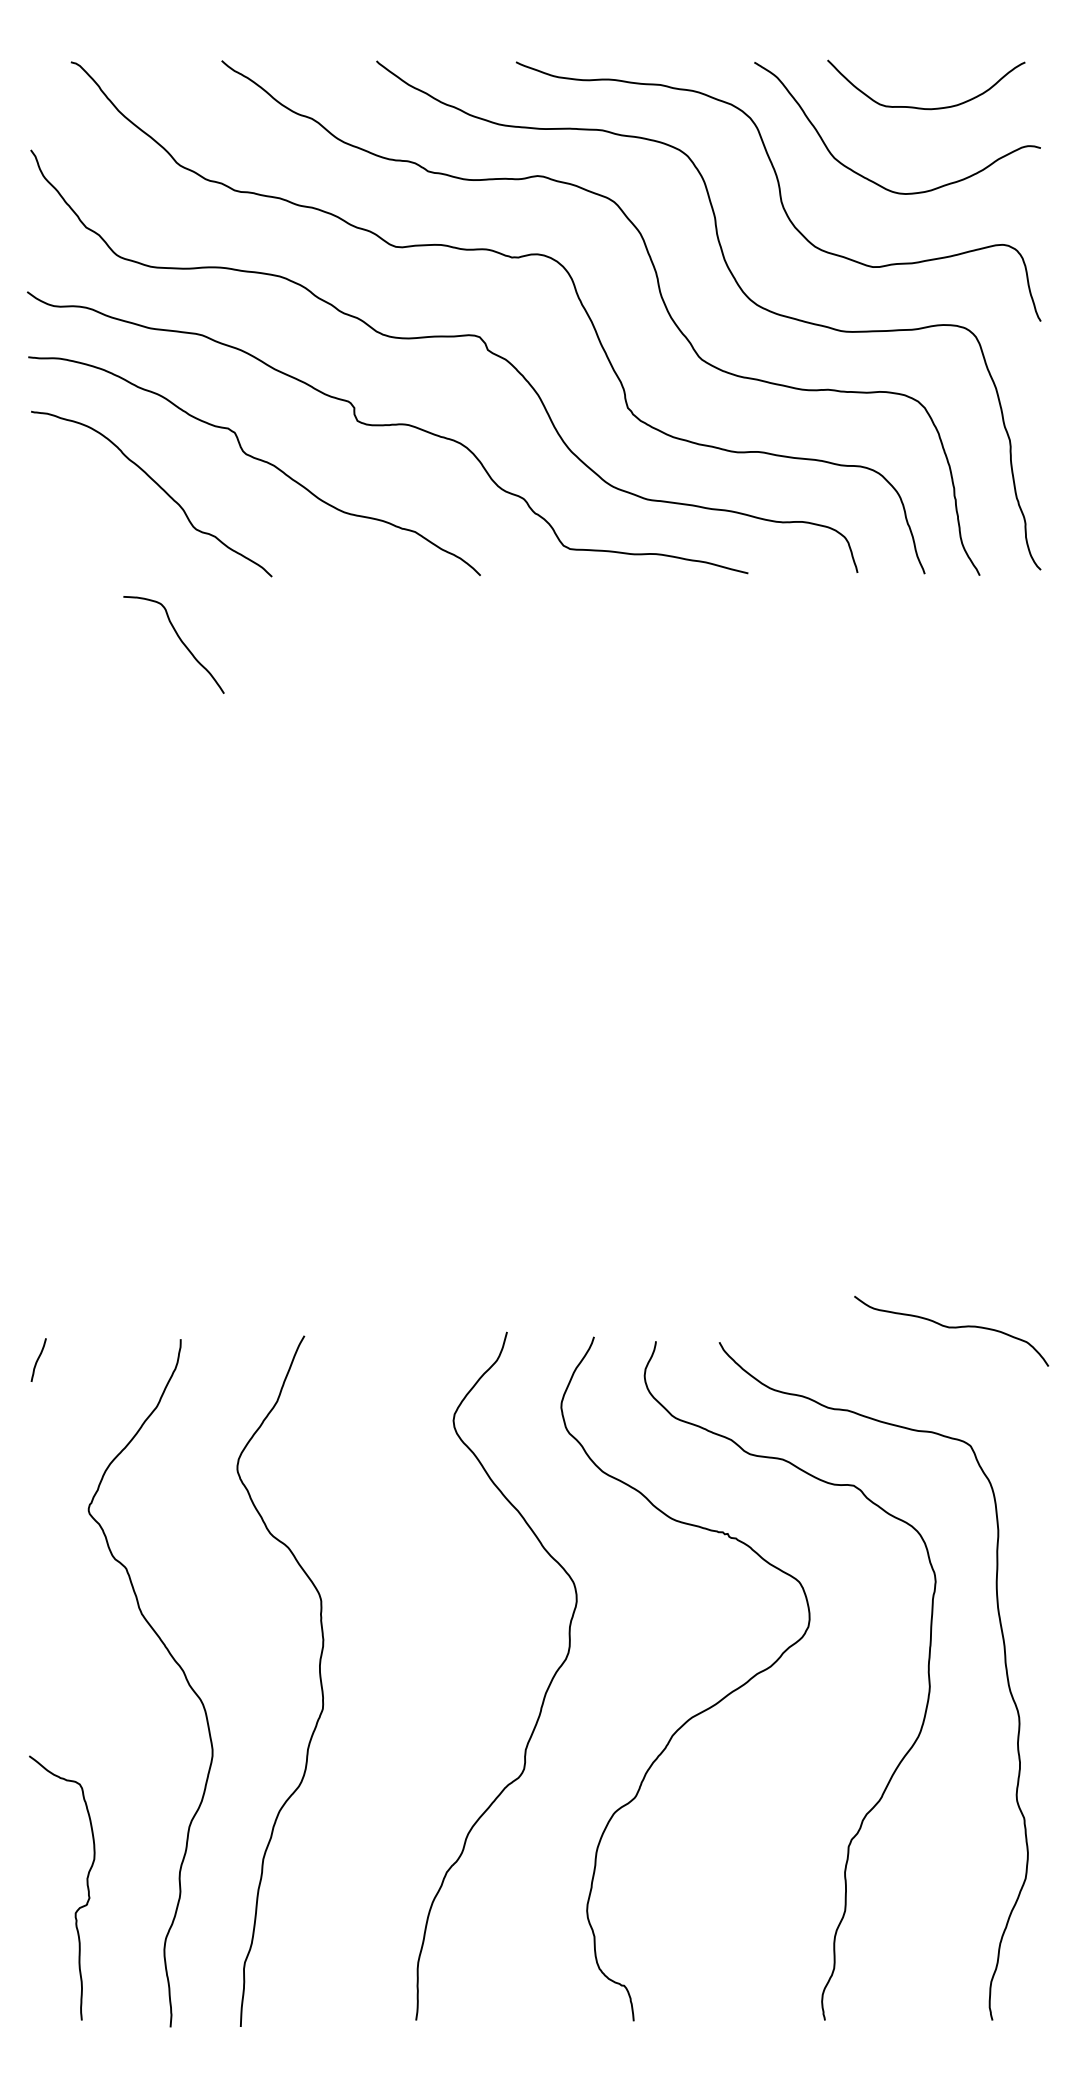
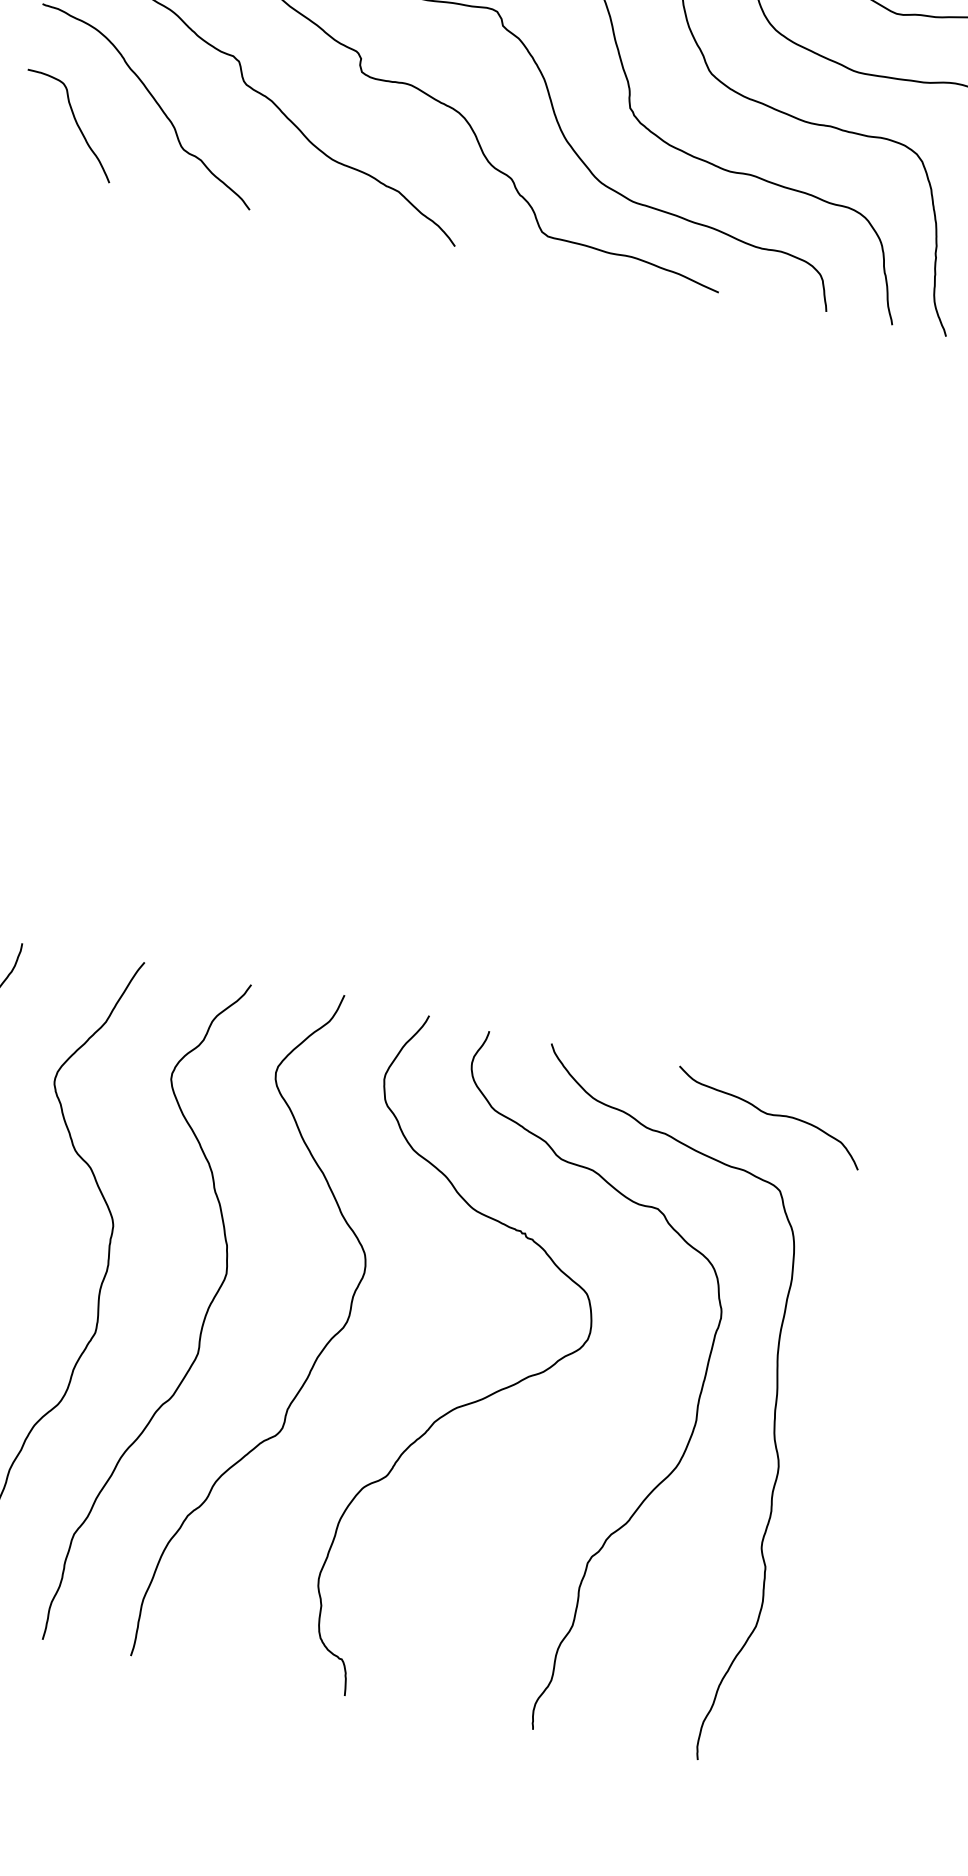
curve: (180, 641) -> (75, 123), moved
curve: (951, 1328) -> (769, 1115), moved
curve: (426, 1679) -> (202, 1322), added

